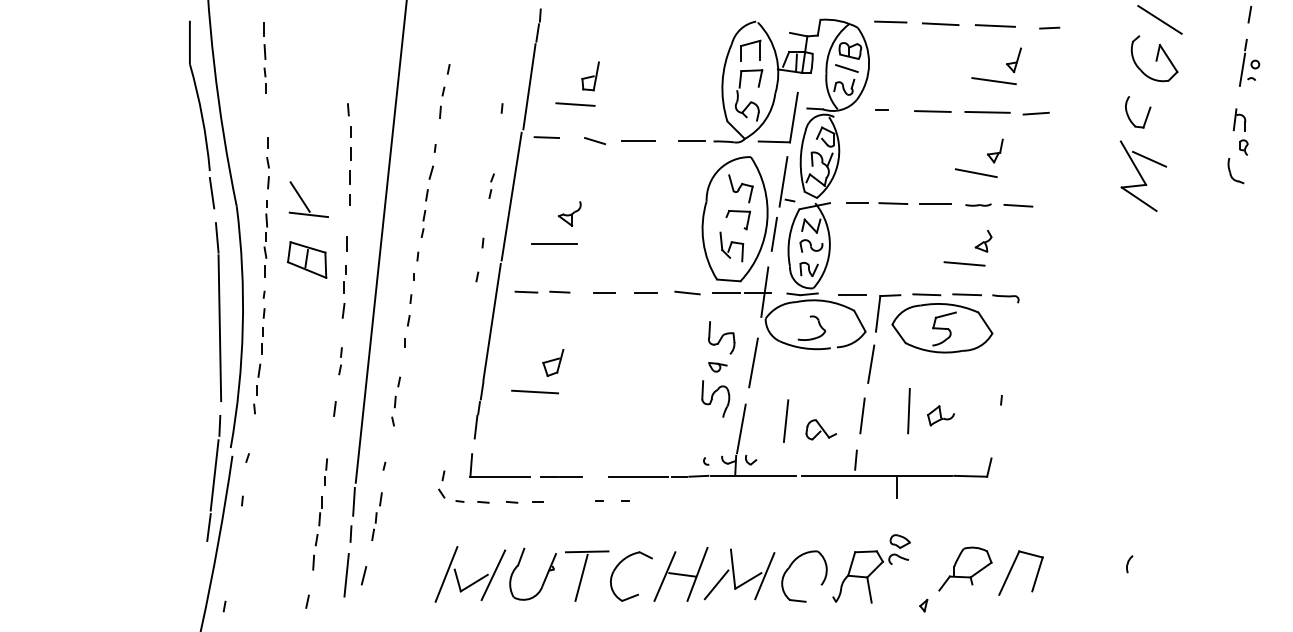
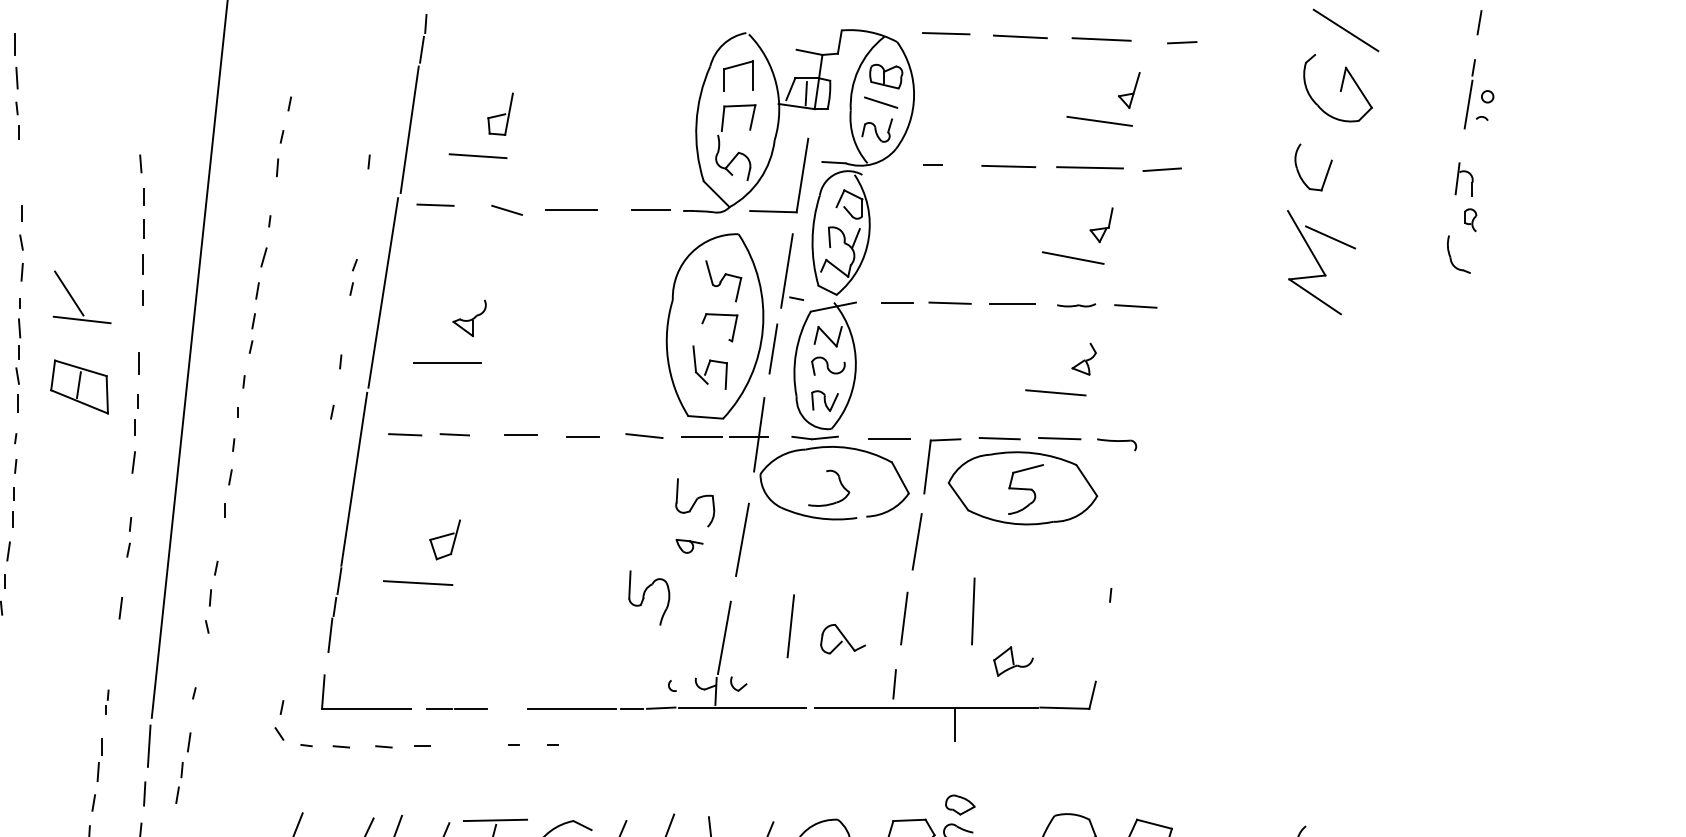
part: (715, 398) -> (648, 597), moved
part: (940, 415) -> (1012, 660), moved
part: (325, 471) -> (106, 701), size x0.6

